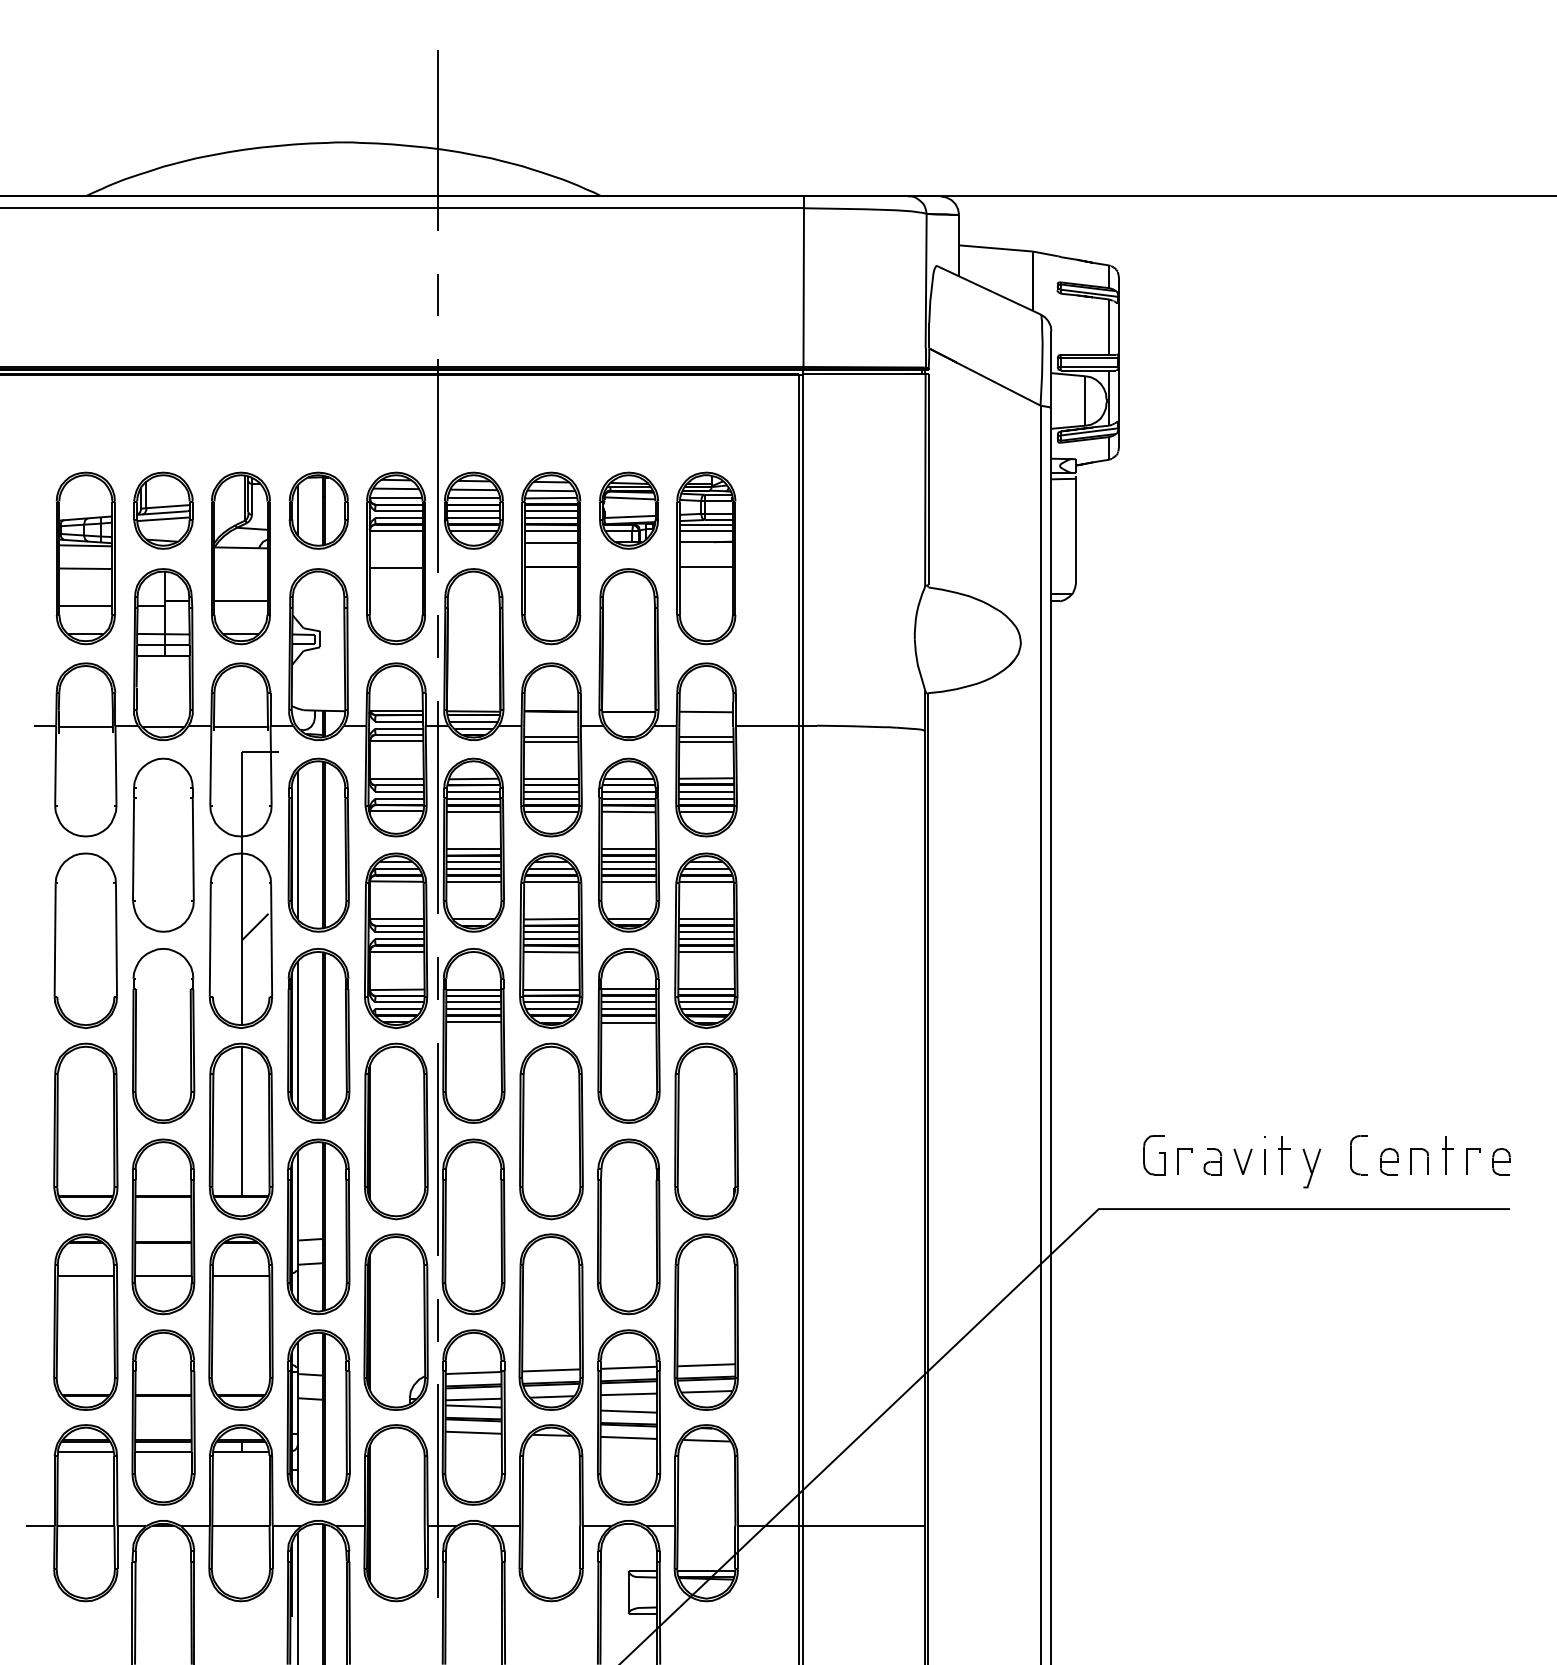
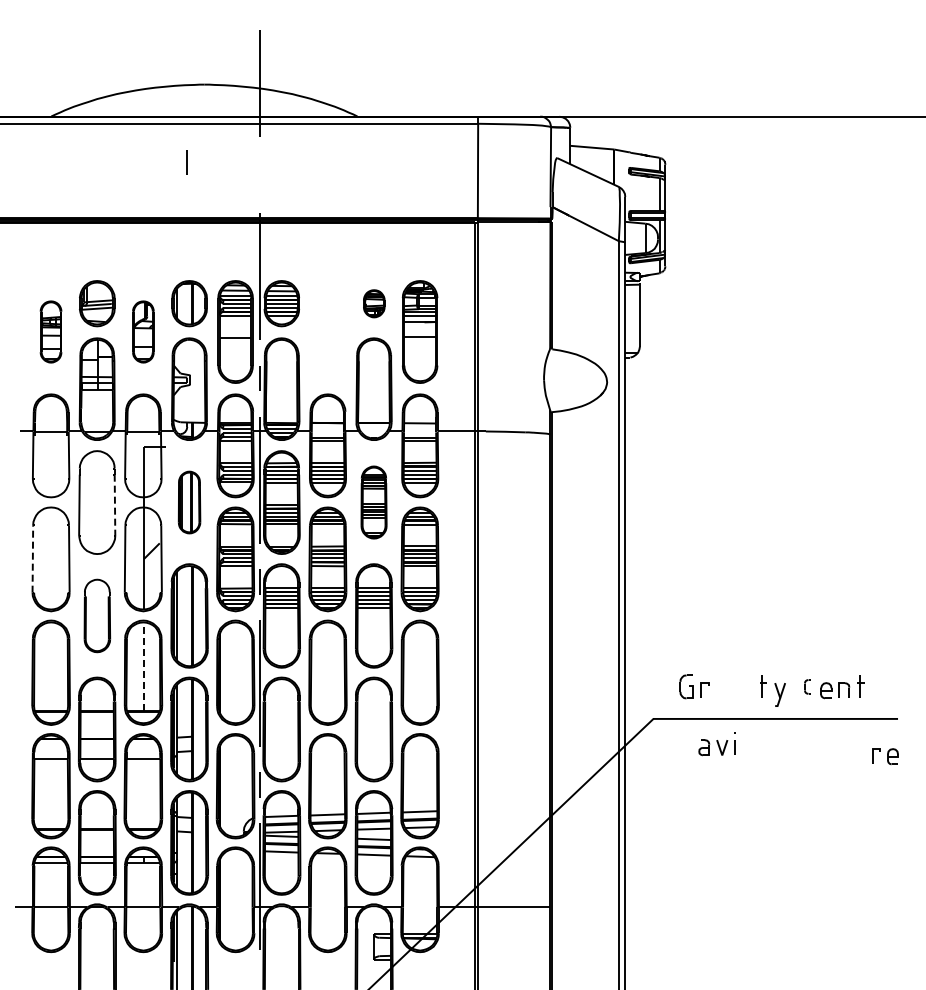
line: (436, 295) -> (186, 162), moved
part: (629, 510) -> (374, 303), size x0.6
part: (84, 557) -> (50, 331), size x0.6
part: (241, 557) -> (143, 331), size x0.6
part: (550, 557) -> (327, 331), removed
part: (318, 845) -> (189, 502), size x0.6
part: (627, 845) -> (373, 502), size x0.7
line: (194, 850) -> (115, 505), solid -> dashed
line: (54, 939) -> (32, 558), solid -> dashed
part: (163, 1035) -> (97, 615), size x0.7
line: (242, 1120) -> (144, 666), solid -> dashed
part: (1357, 1154) -> (807, 686), size x0.6
part: (1233, 1156) -> (716, 744), moved
part: (1488, 1161) -> (885, 756), moved

